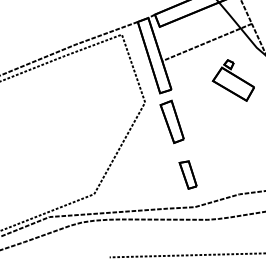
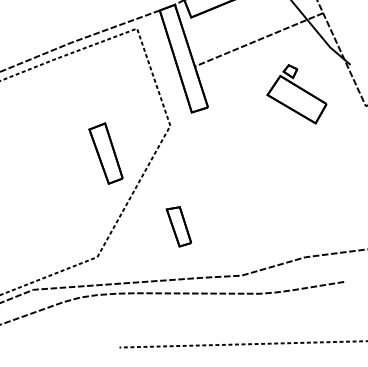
part: (171, 121) -> (104, 152), moved
part: (187, 174) -> (177, 226), moved

